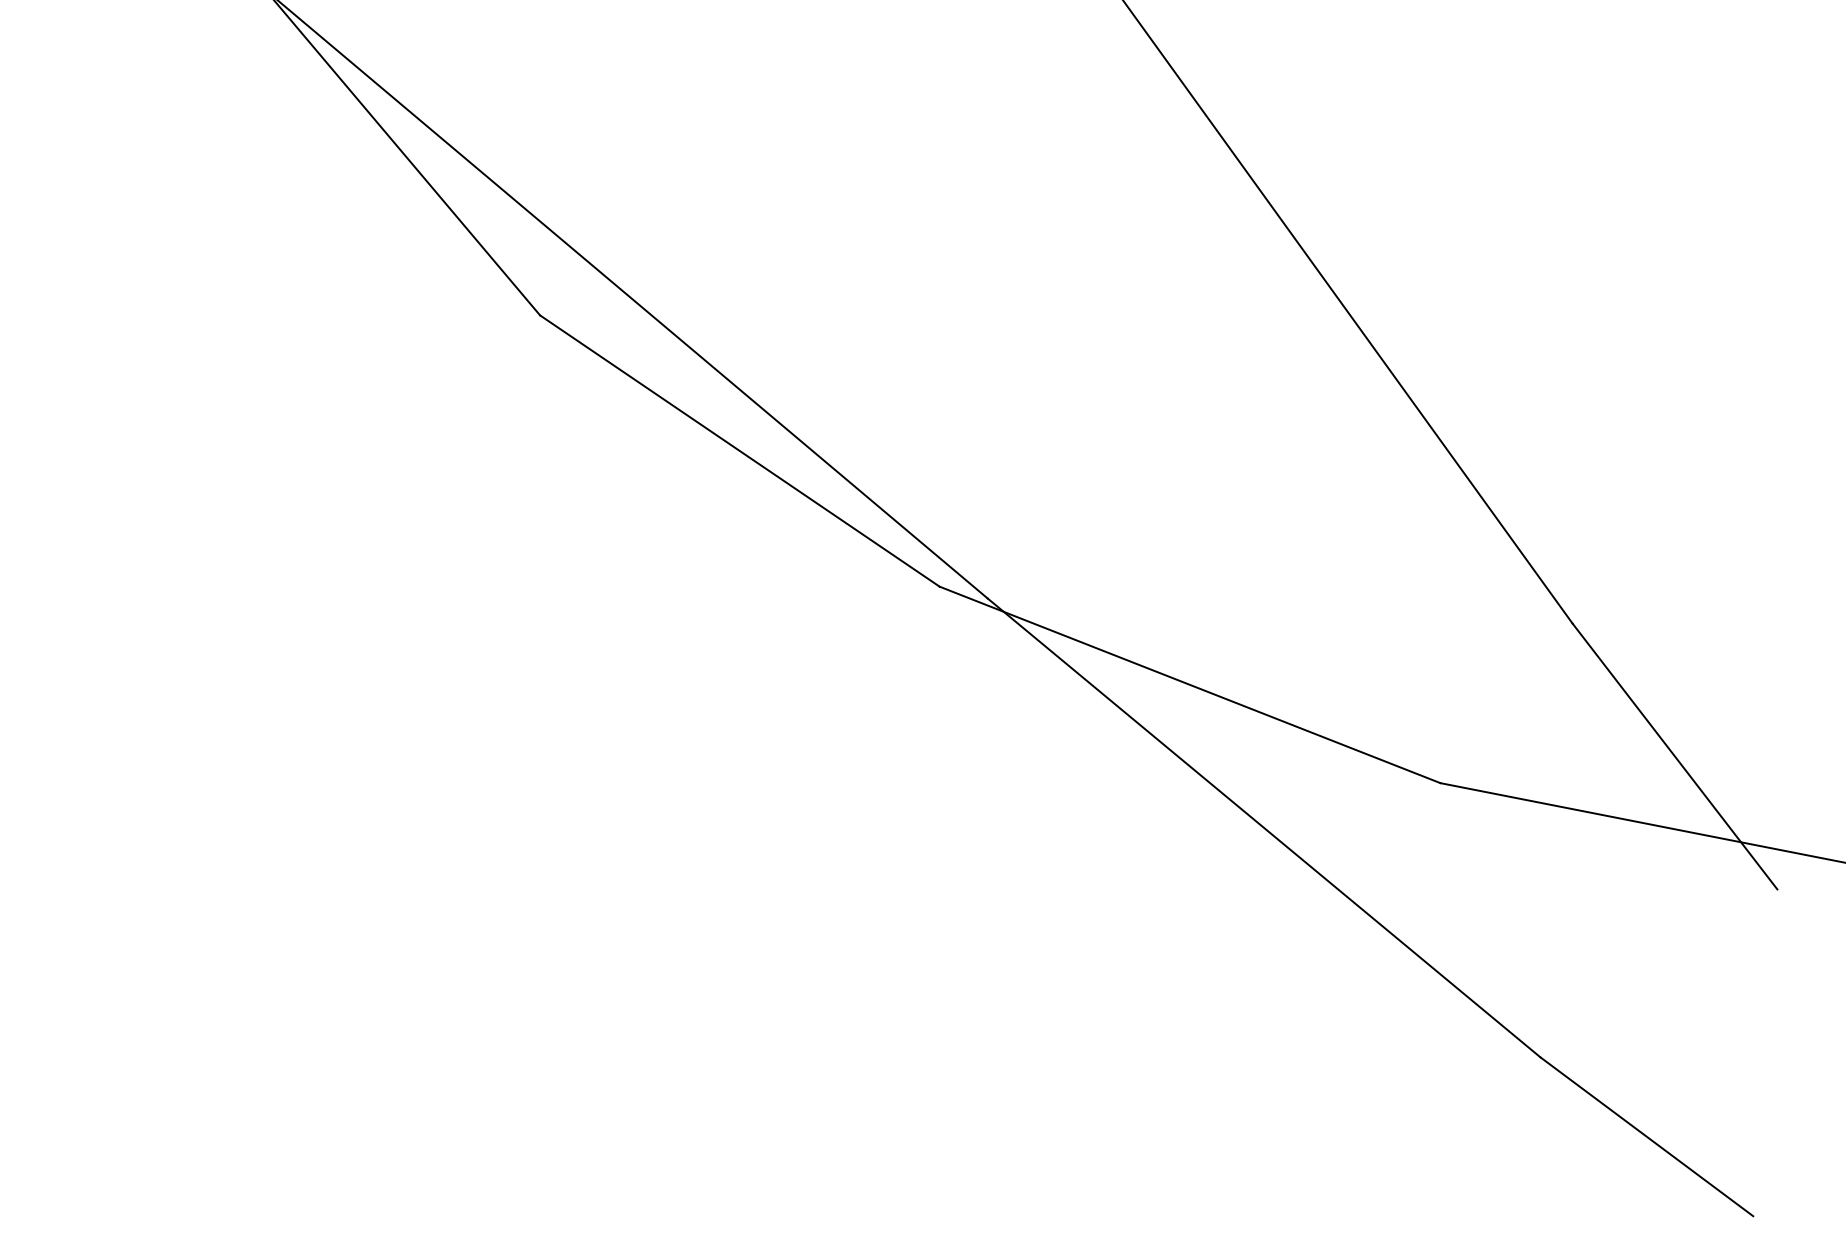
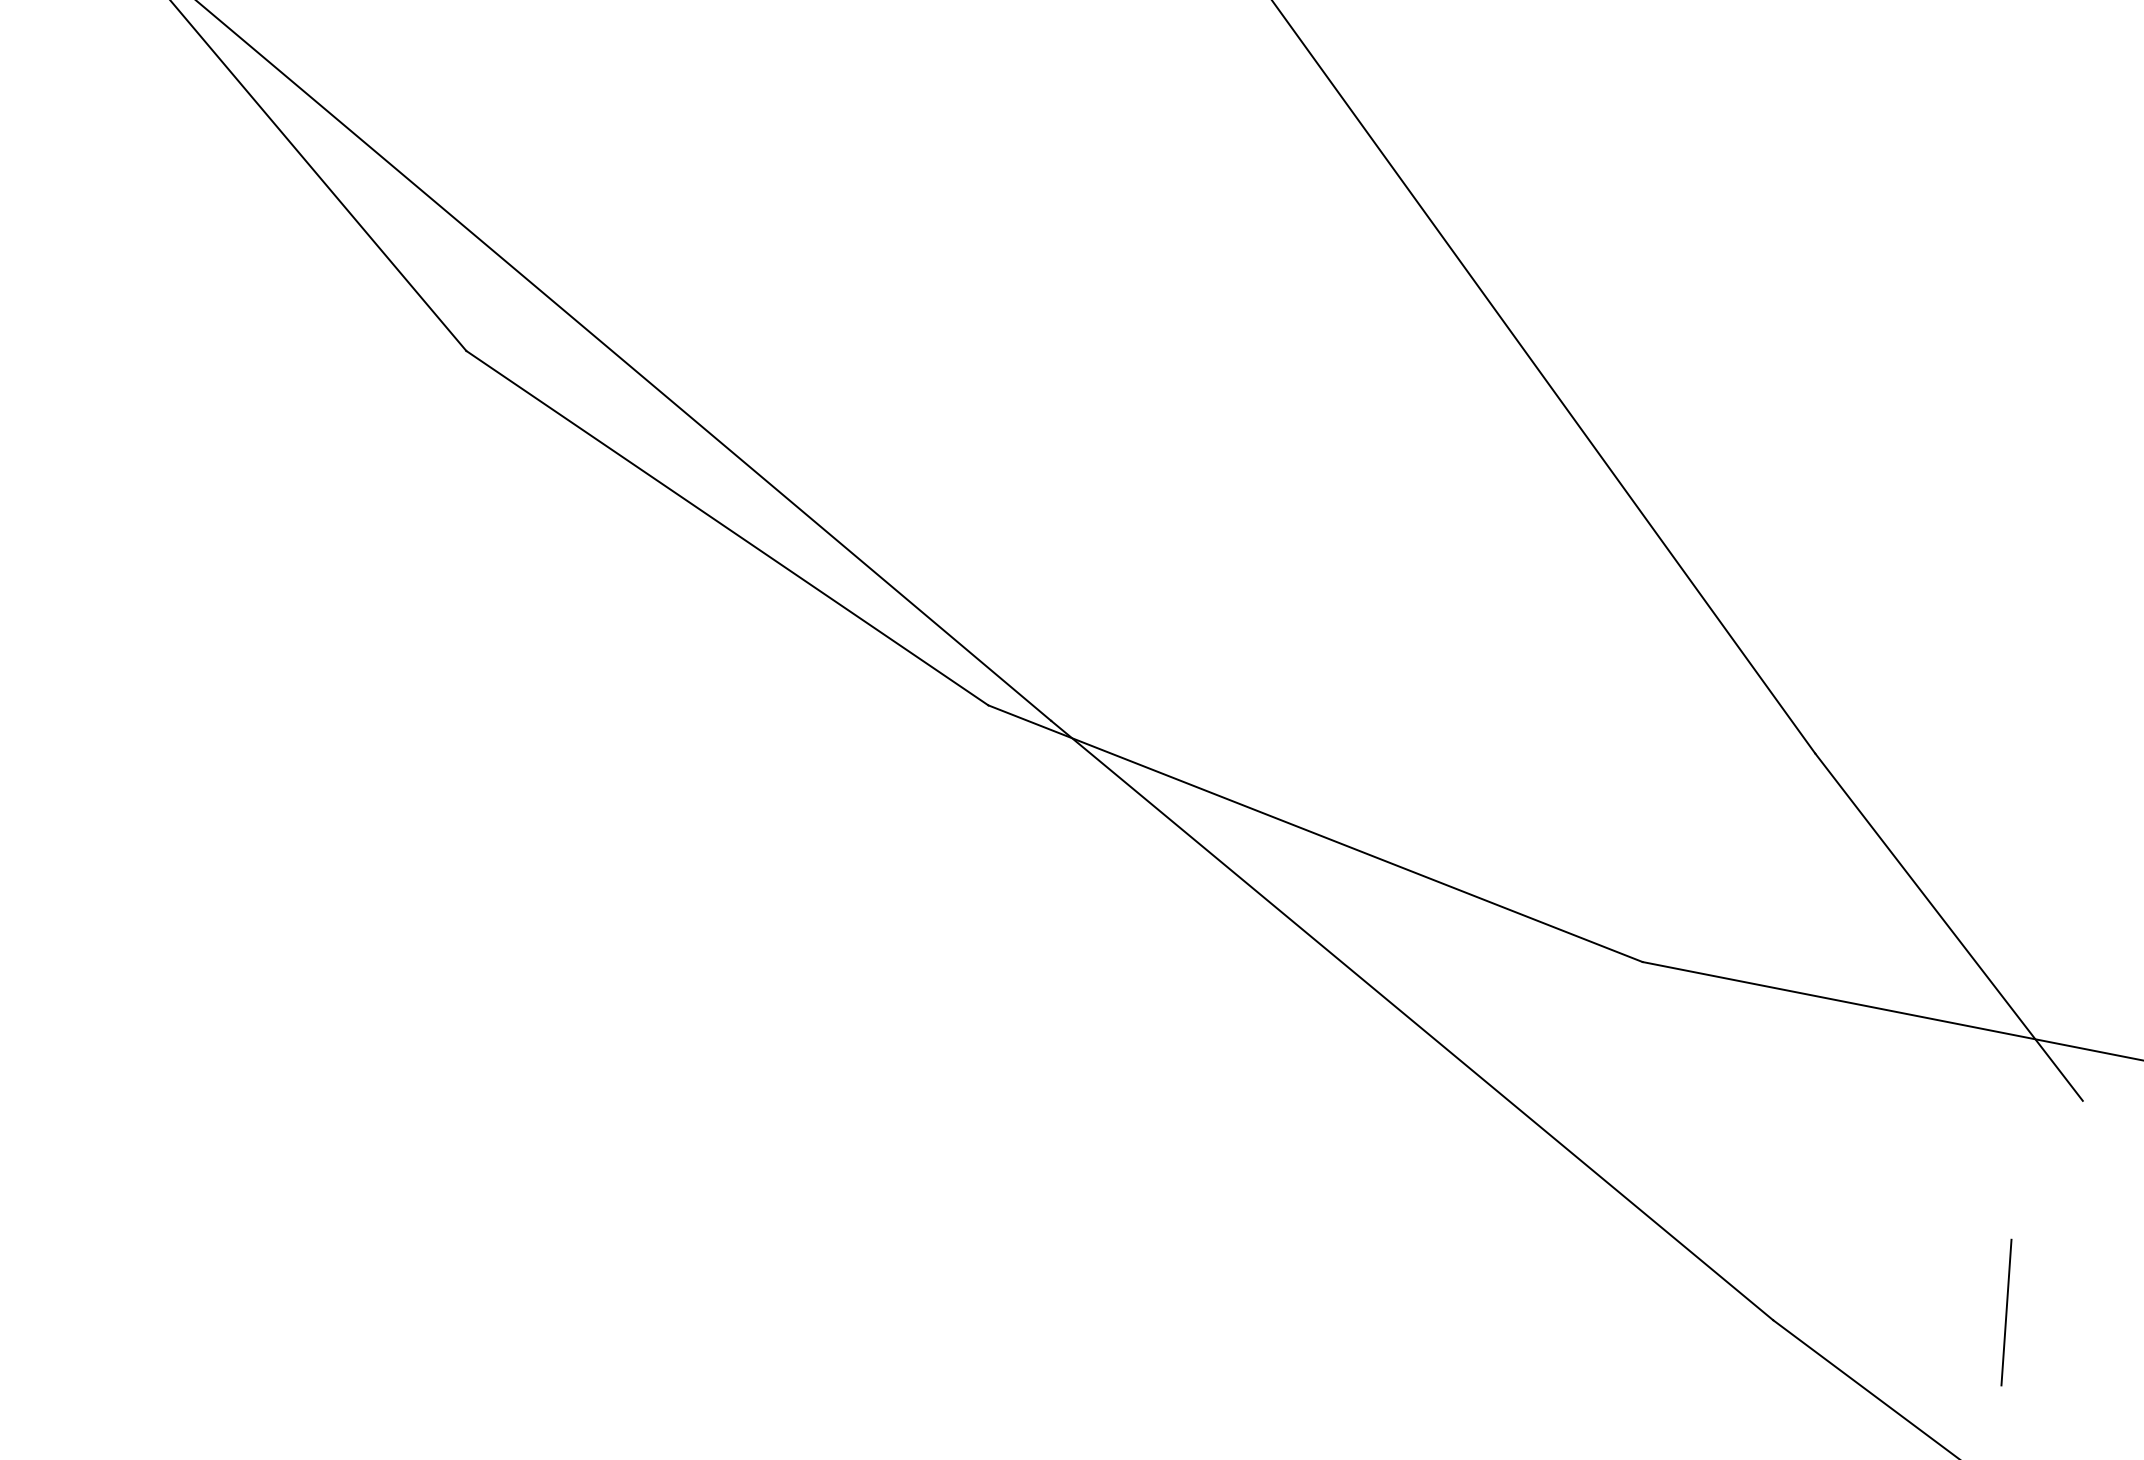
line: (1718, 1051) -> (2005, 1312), added

